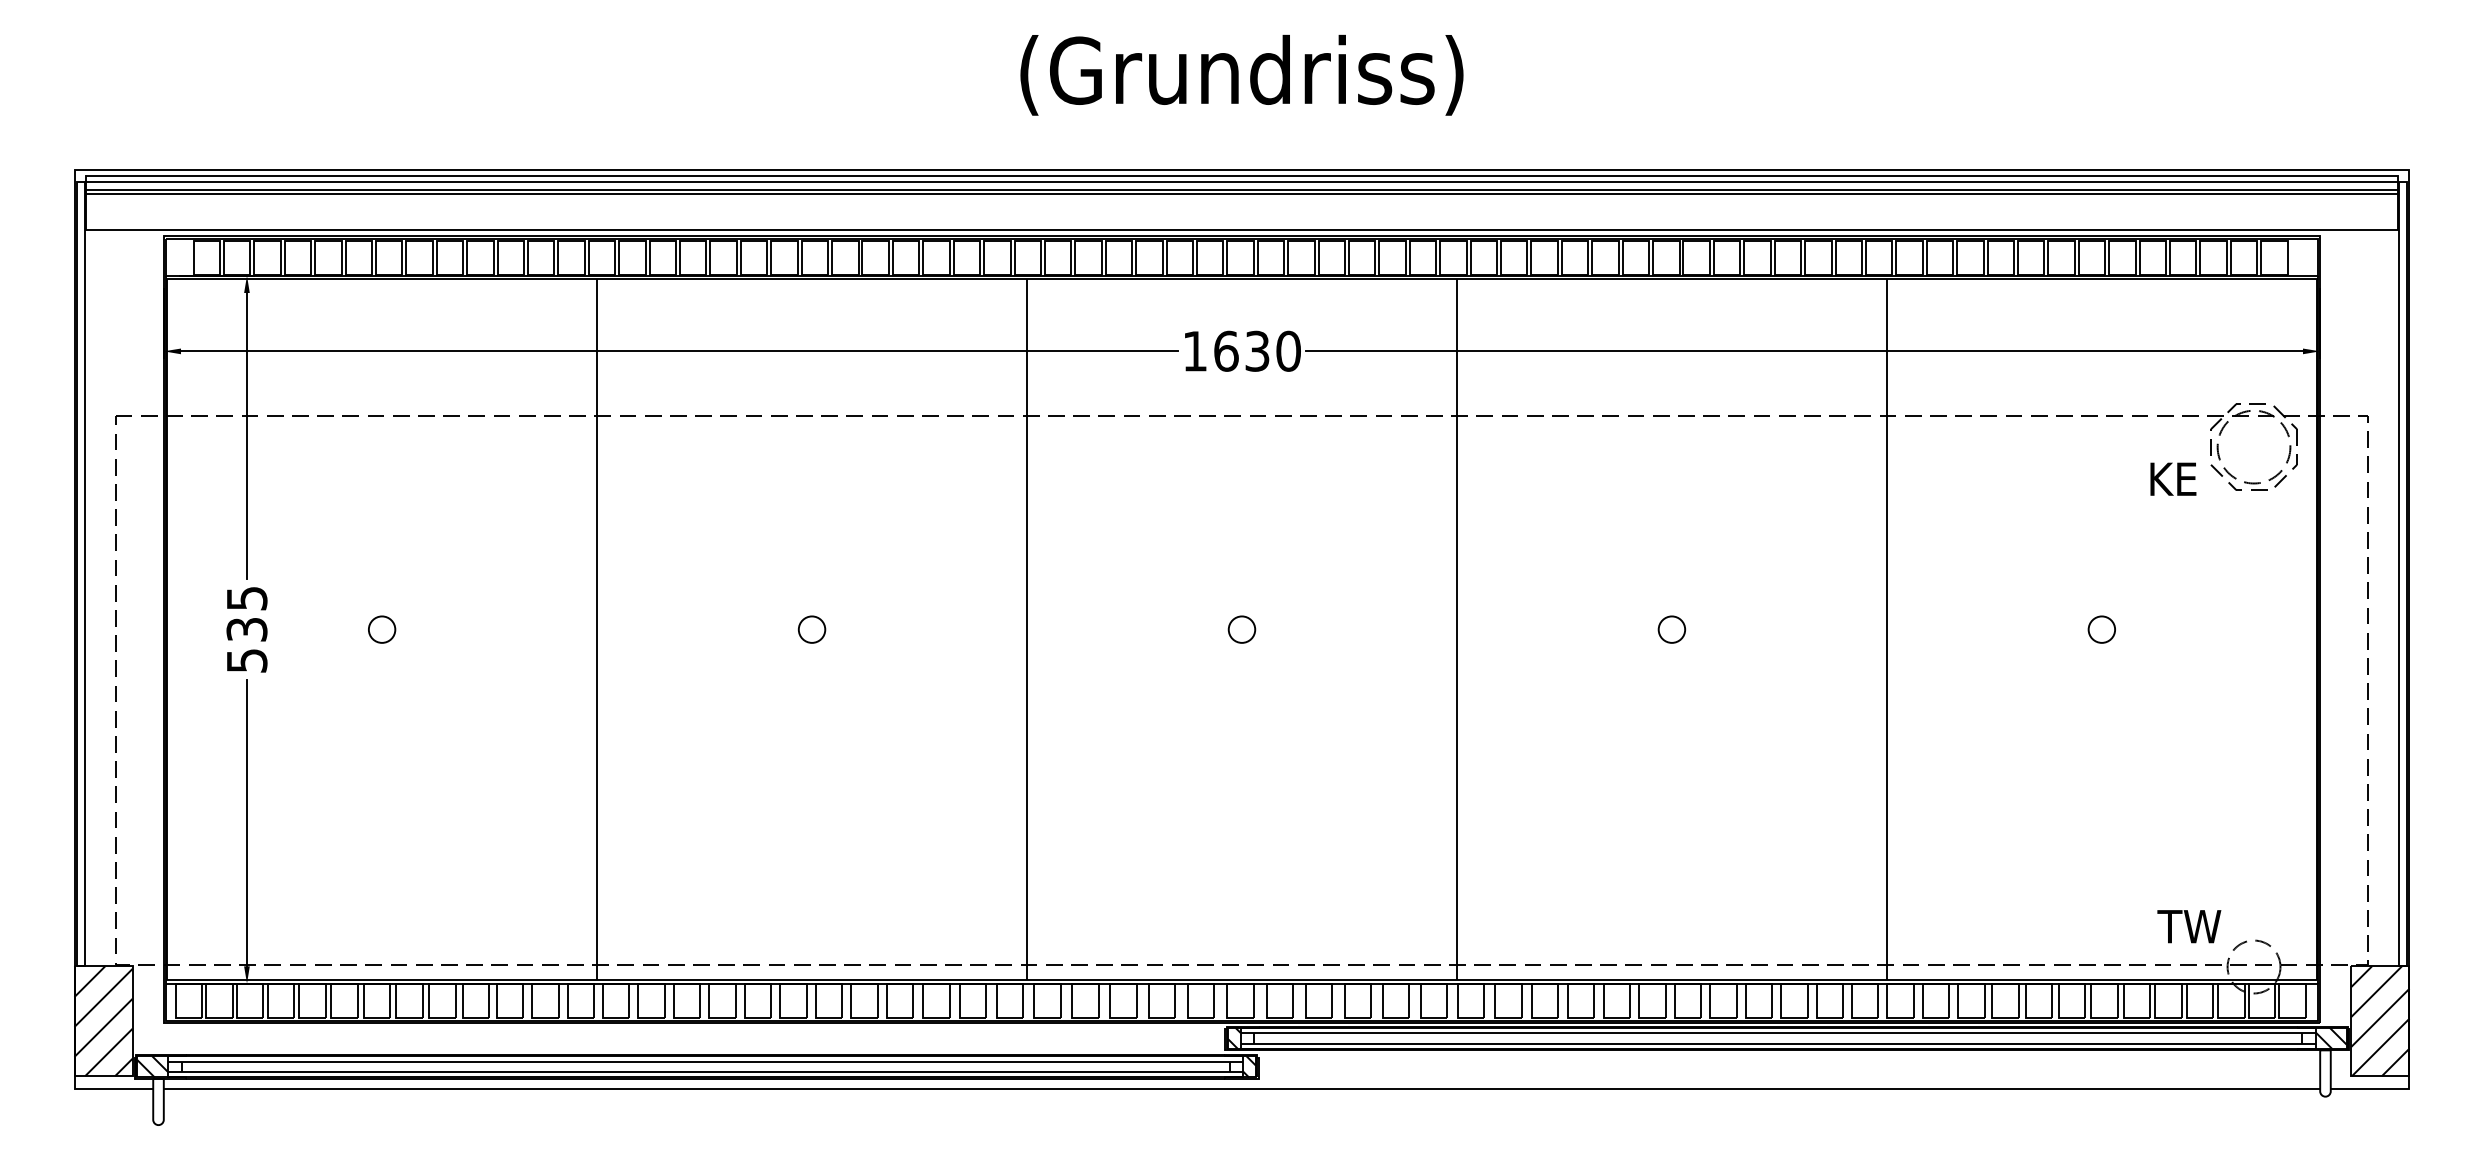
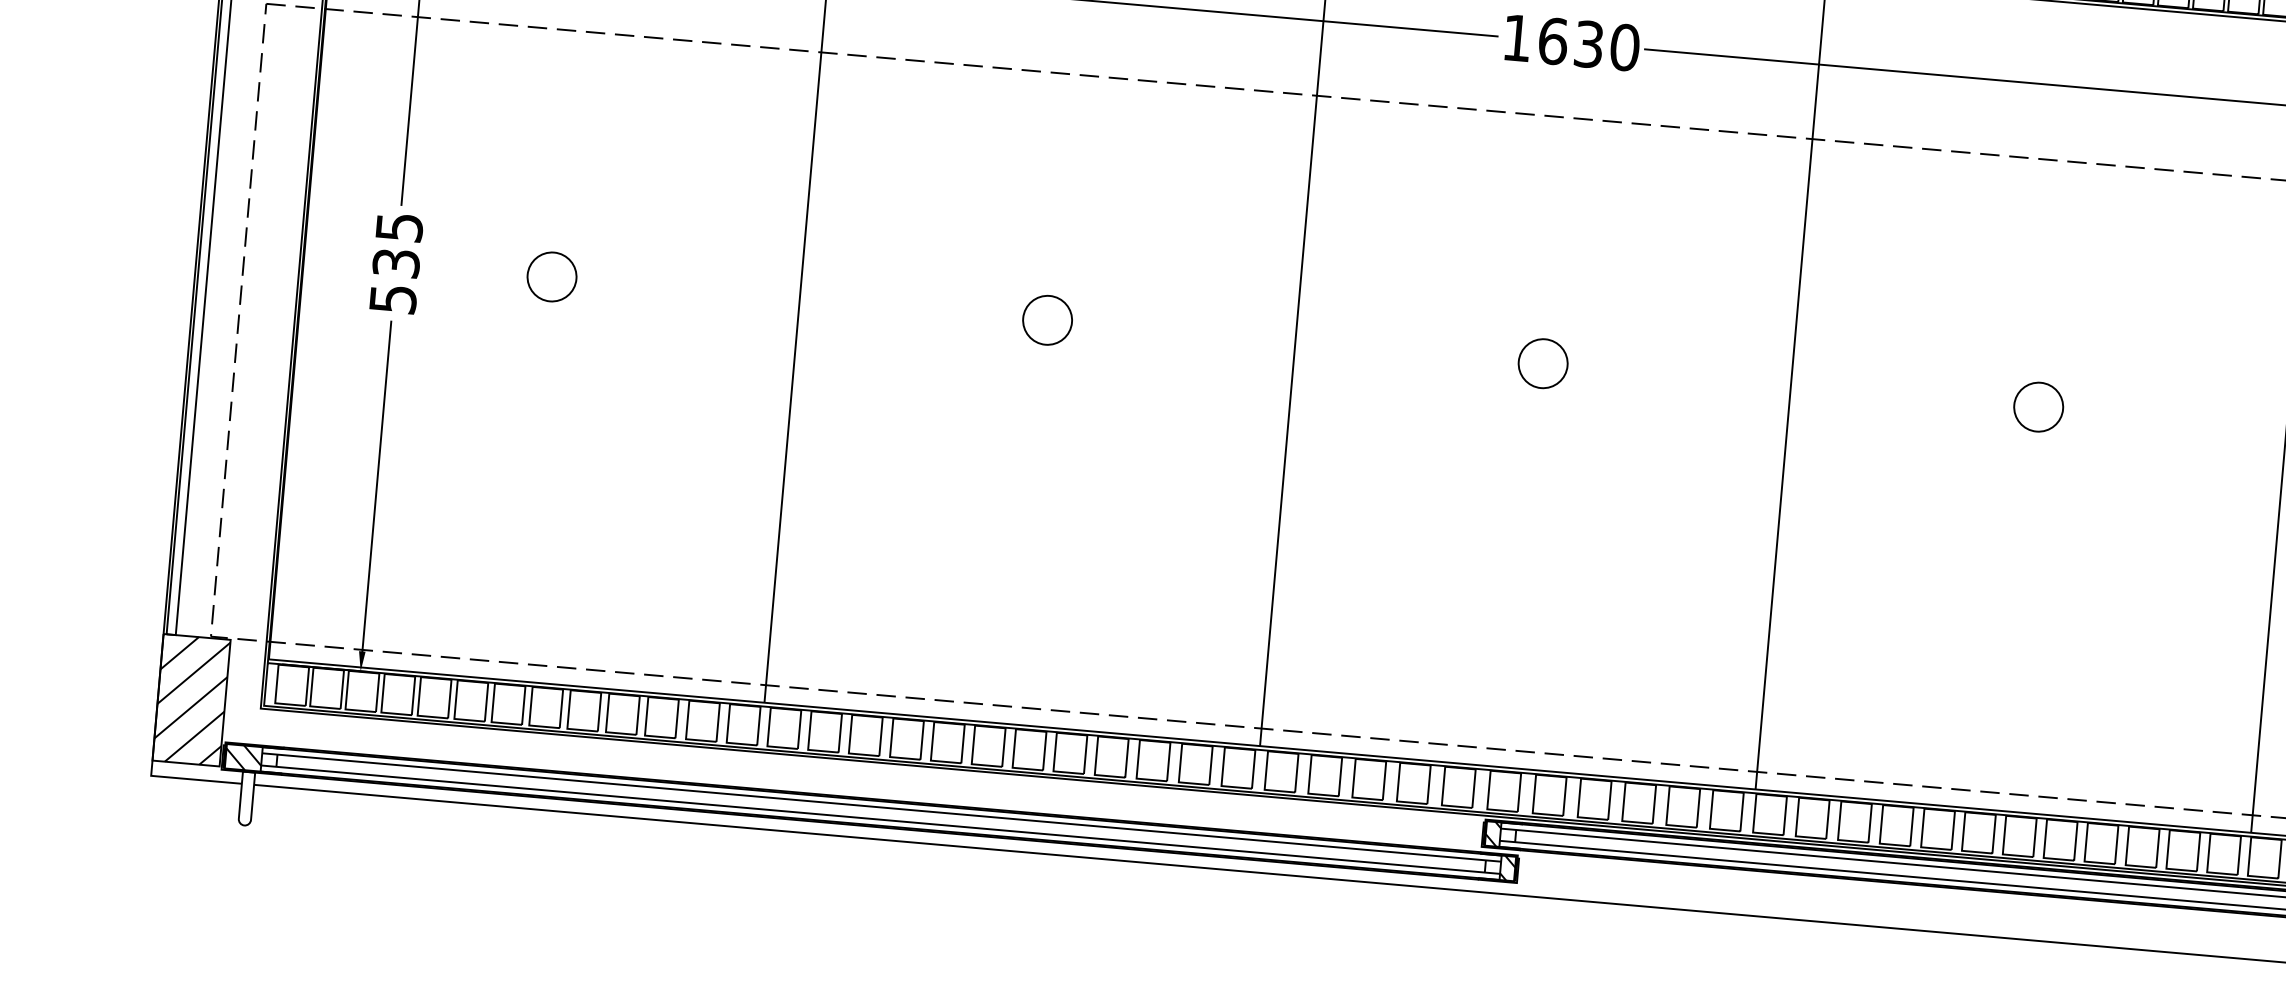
circle: (381, 629) -> (551, 276), size x1.6
circle: (811, 629) -> (1047, 320), size x1.6
circle: (1241, 629) -> (1542, 363), size x1.6
circle: (1671, 629) -> (2038, 406), size x1.6

